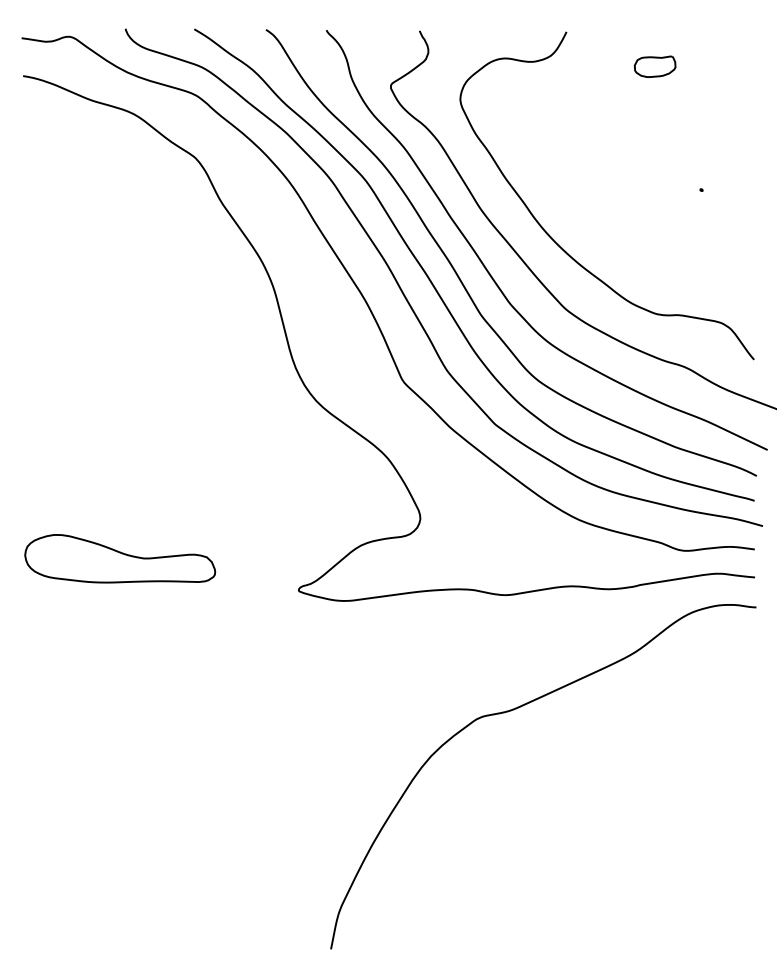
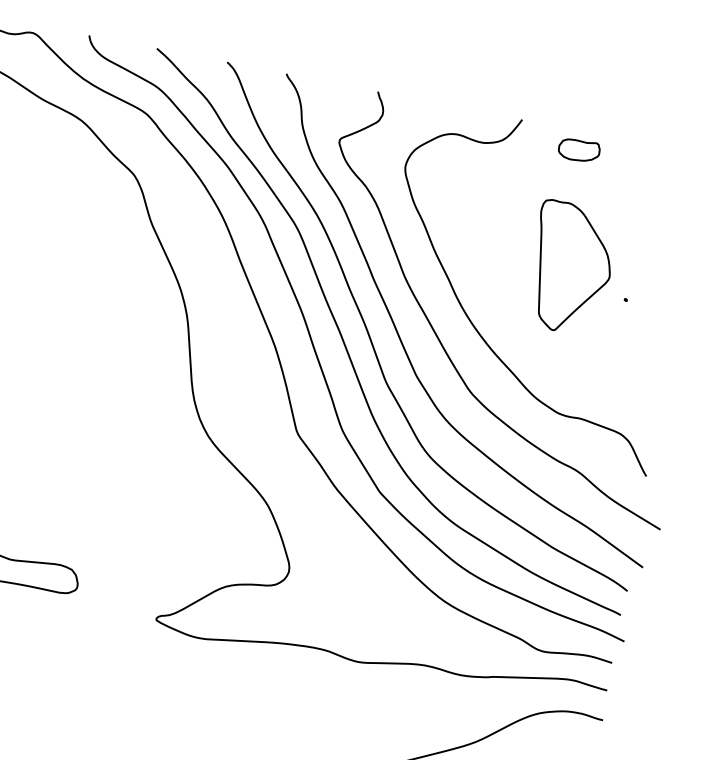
part: (654, 66) -> (578, 150), moved
part: (641, 168) -> (570, 267), added

